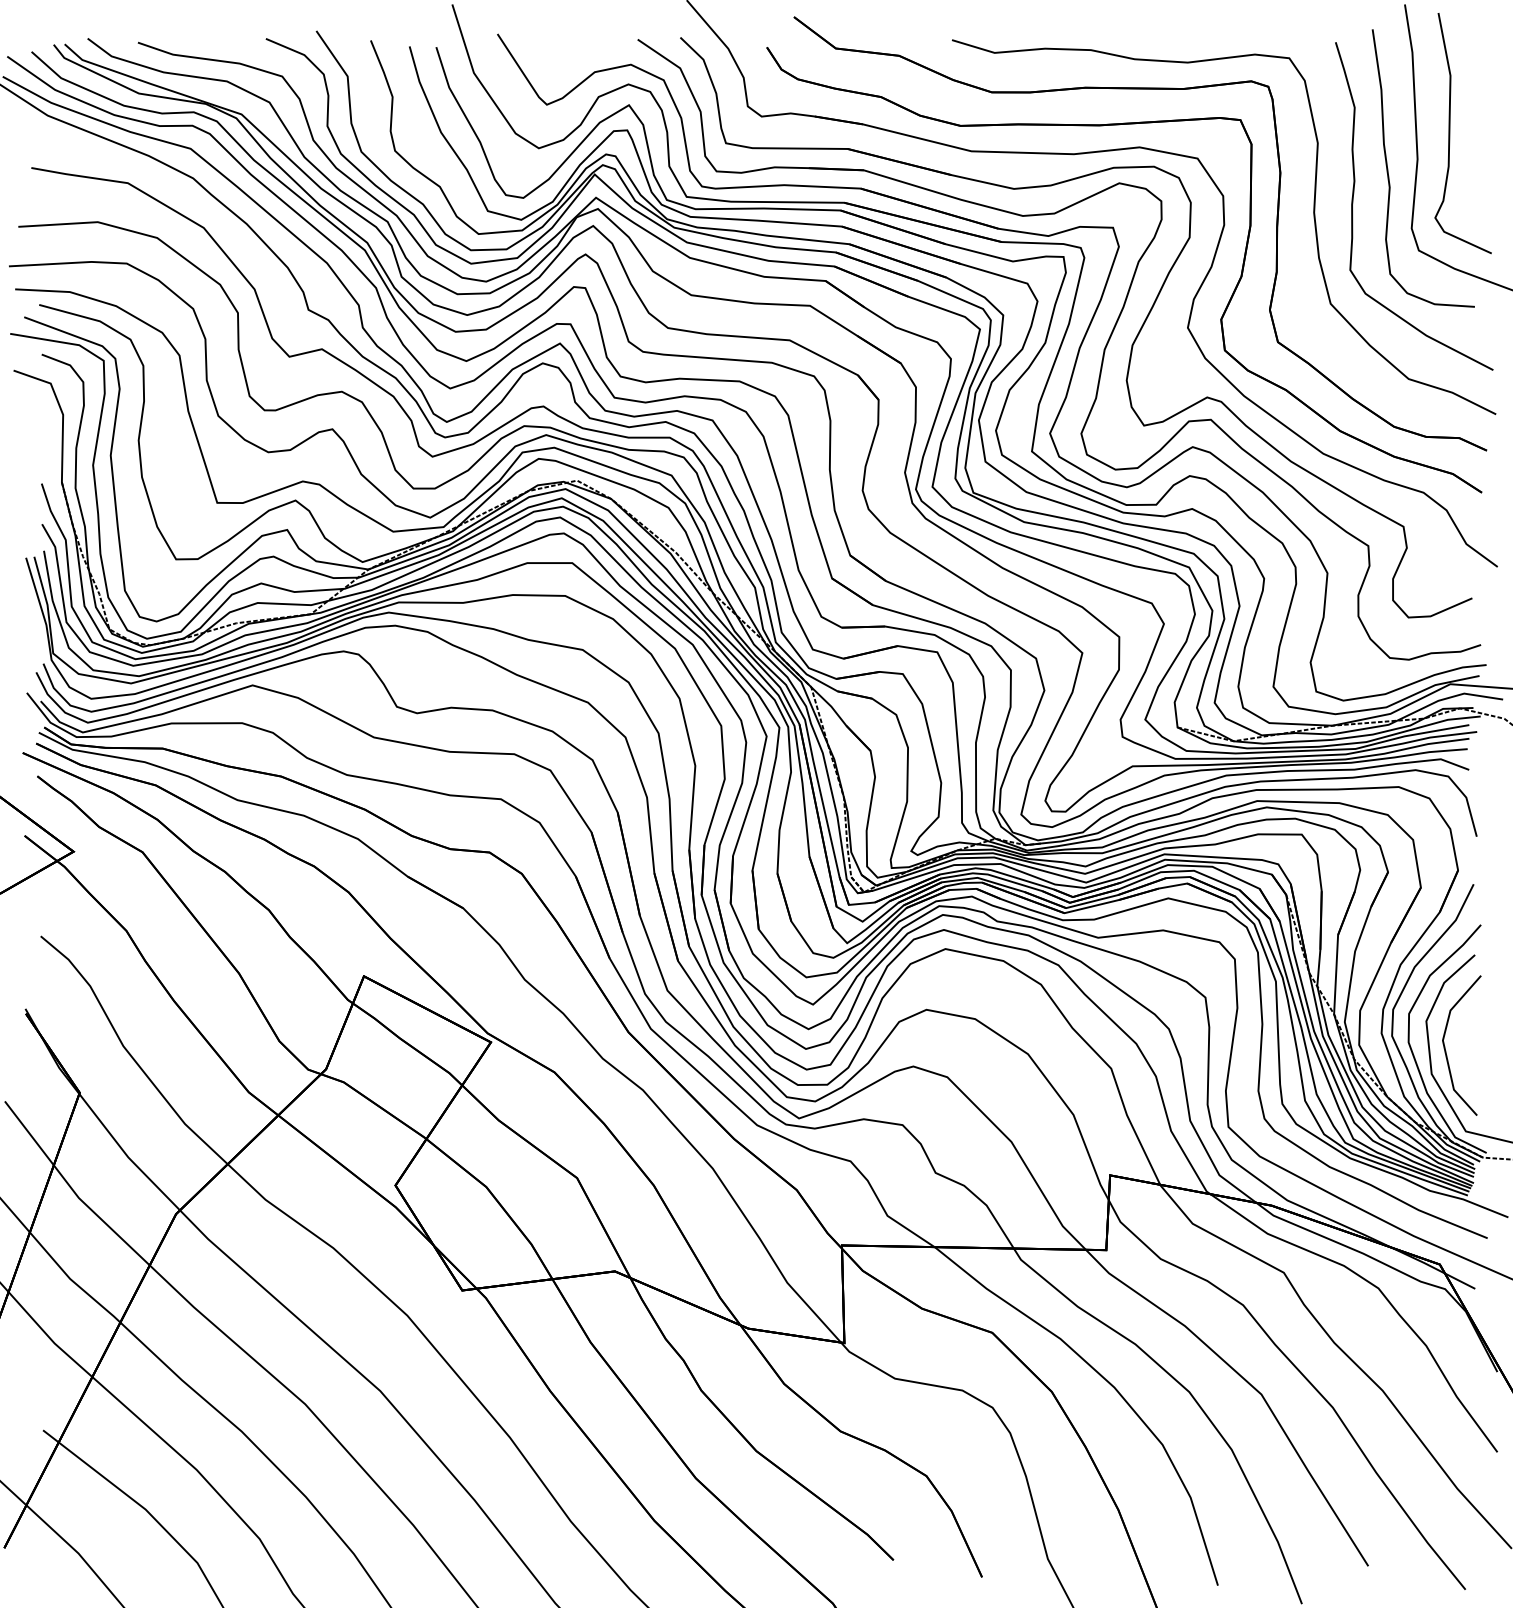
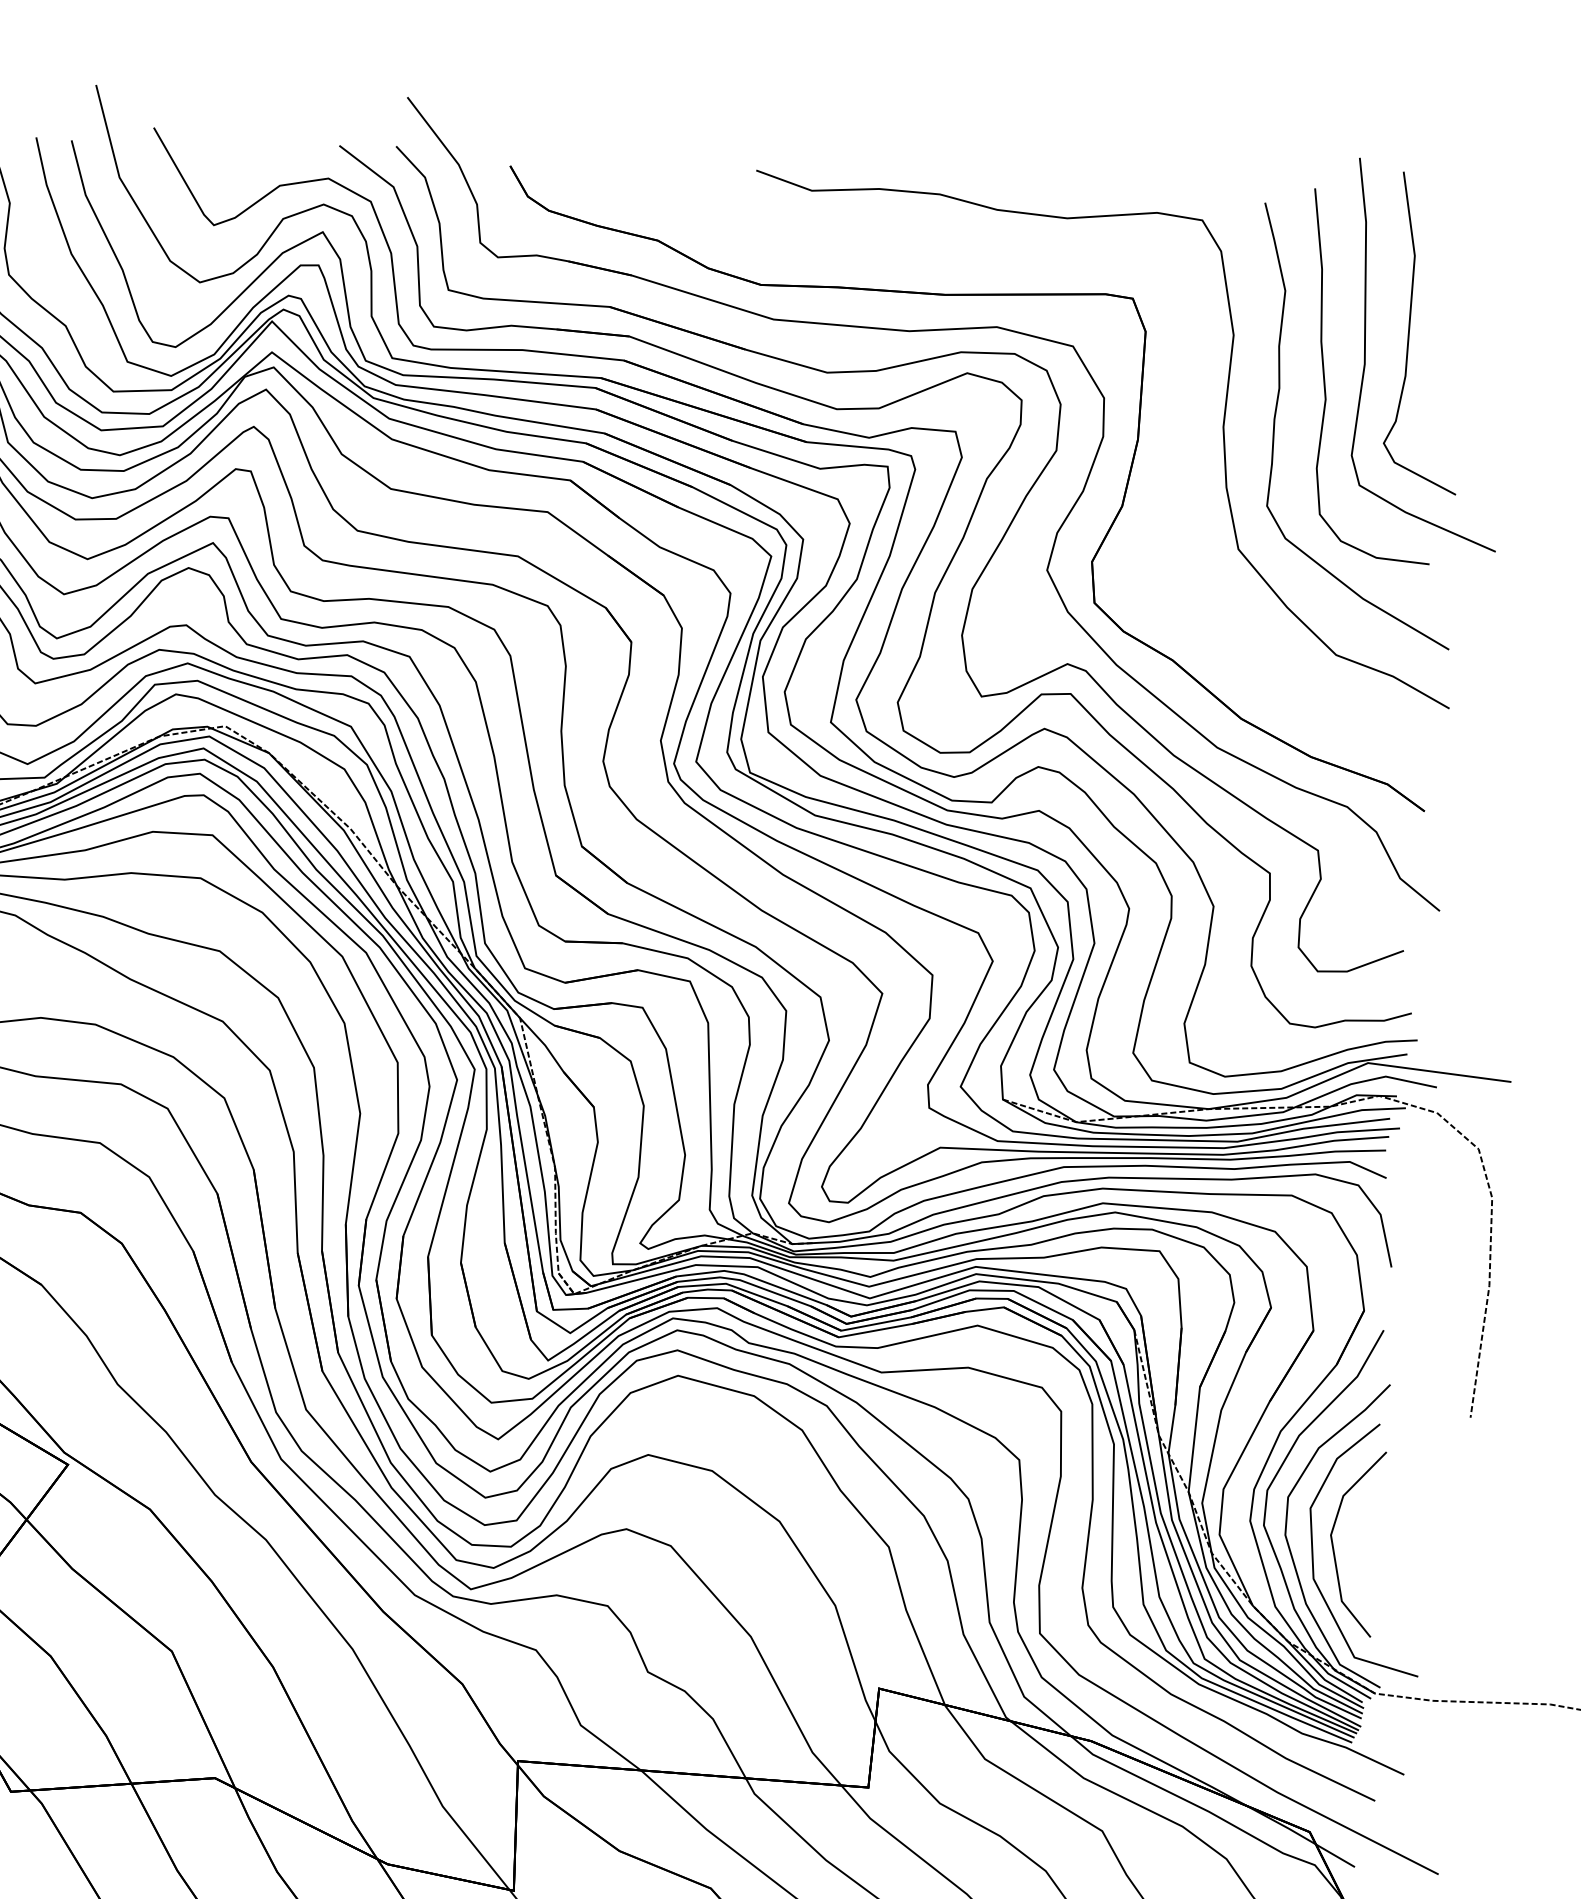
part: (1276, 233) -> (1171, 451), removed

